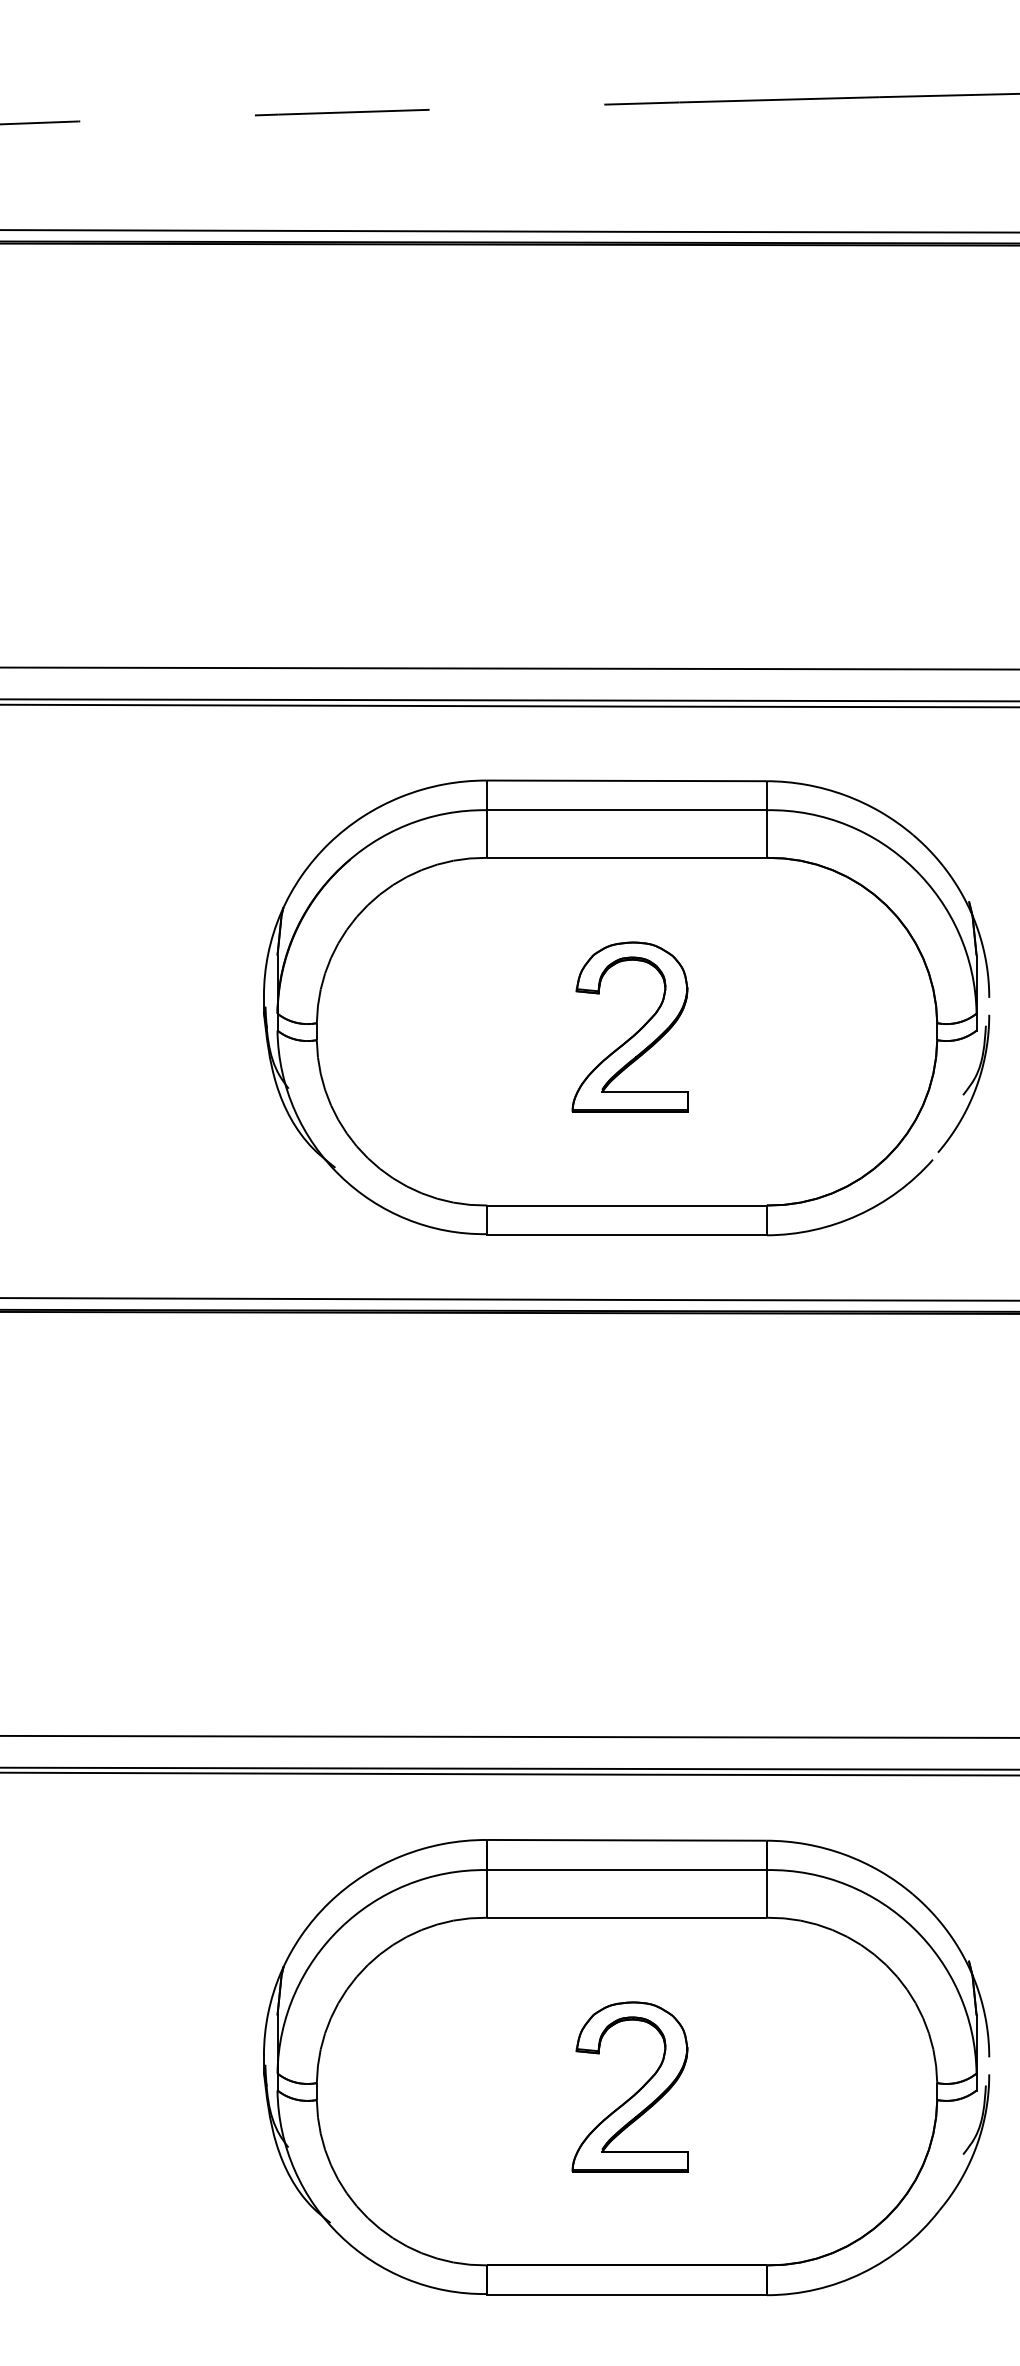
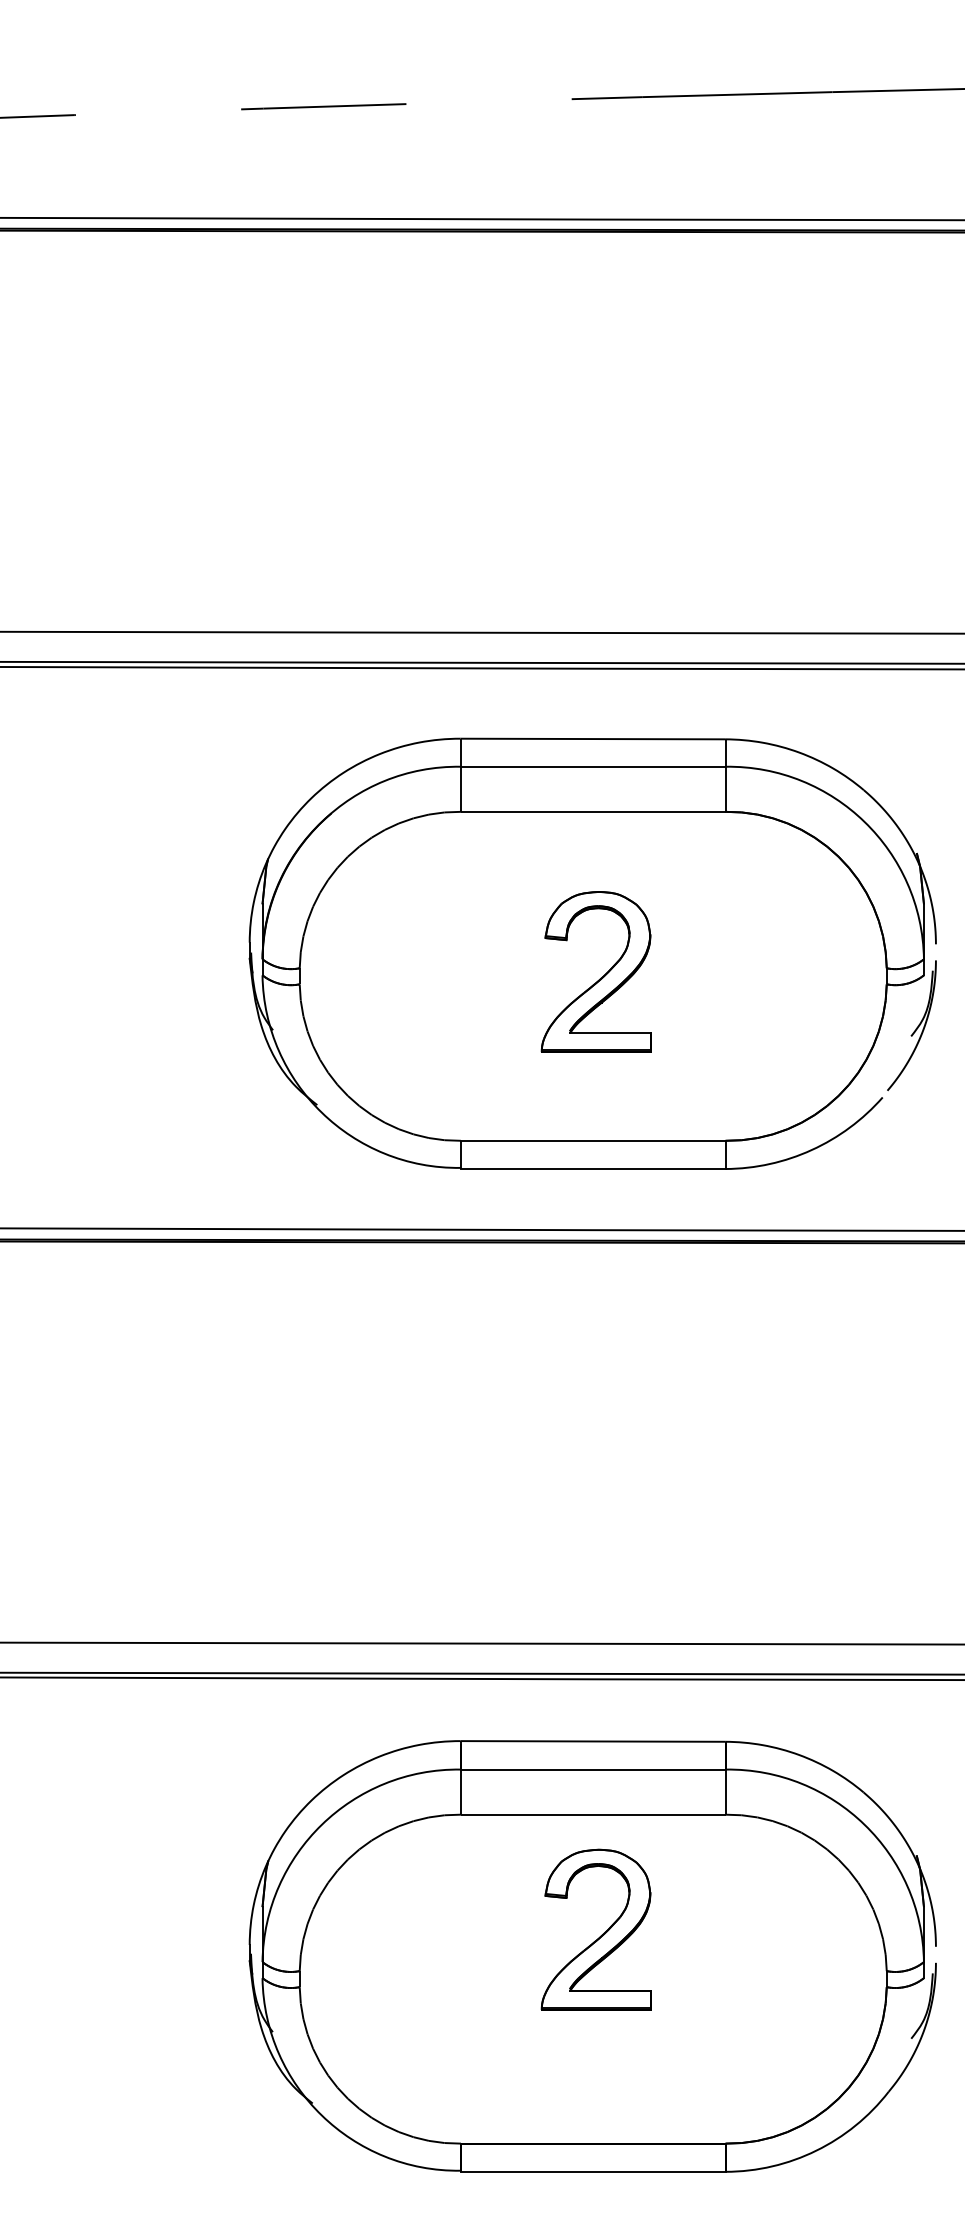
part: (635, 2091) -> (601, 1934), moved

